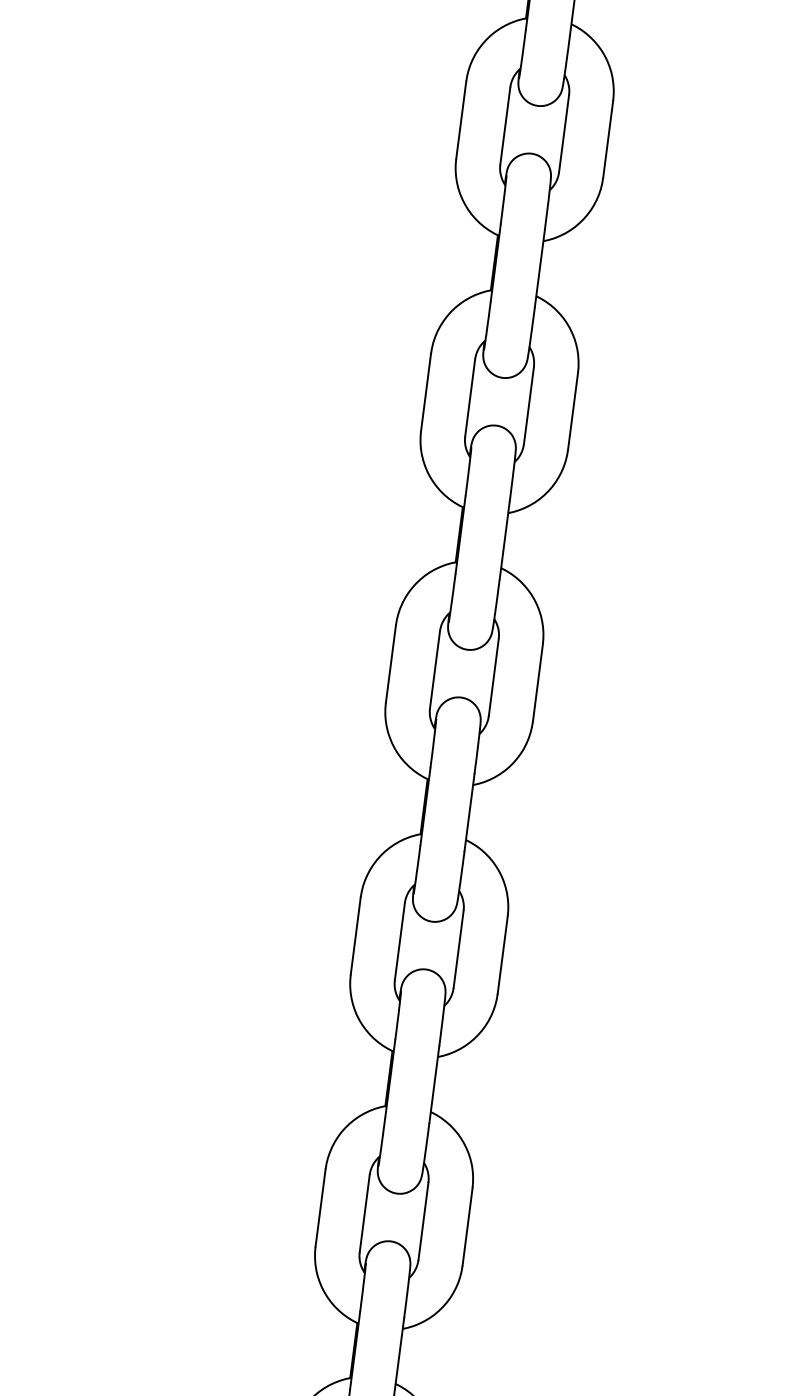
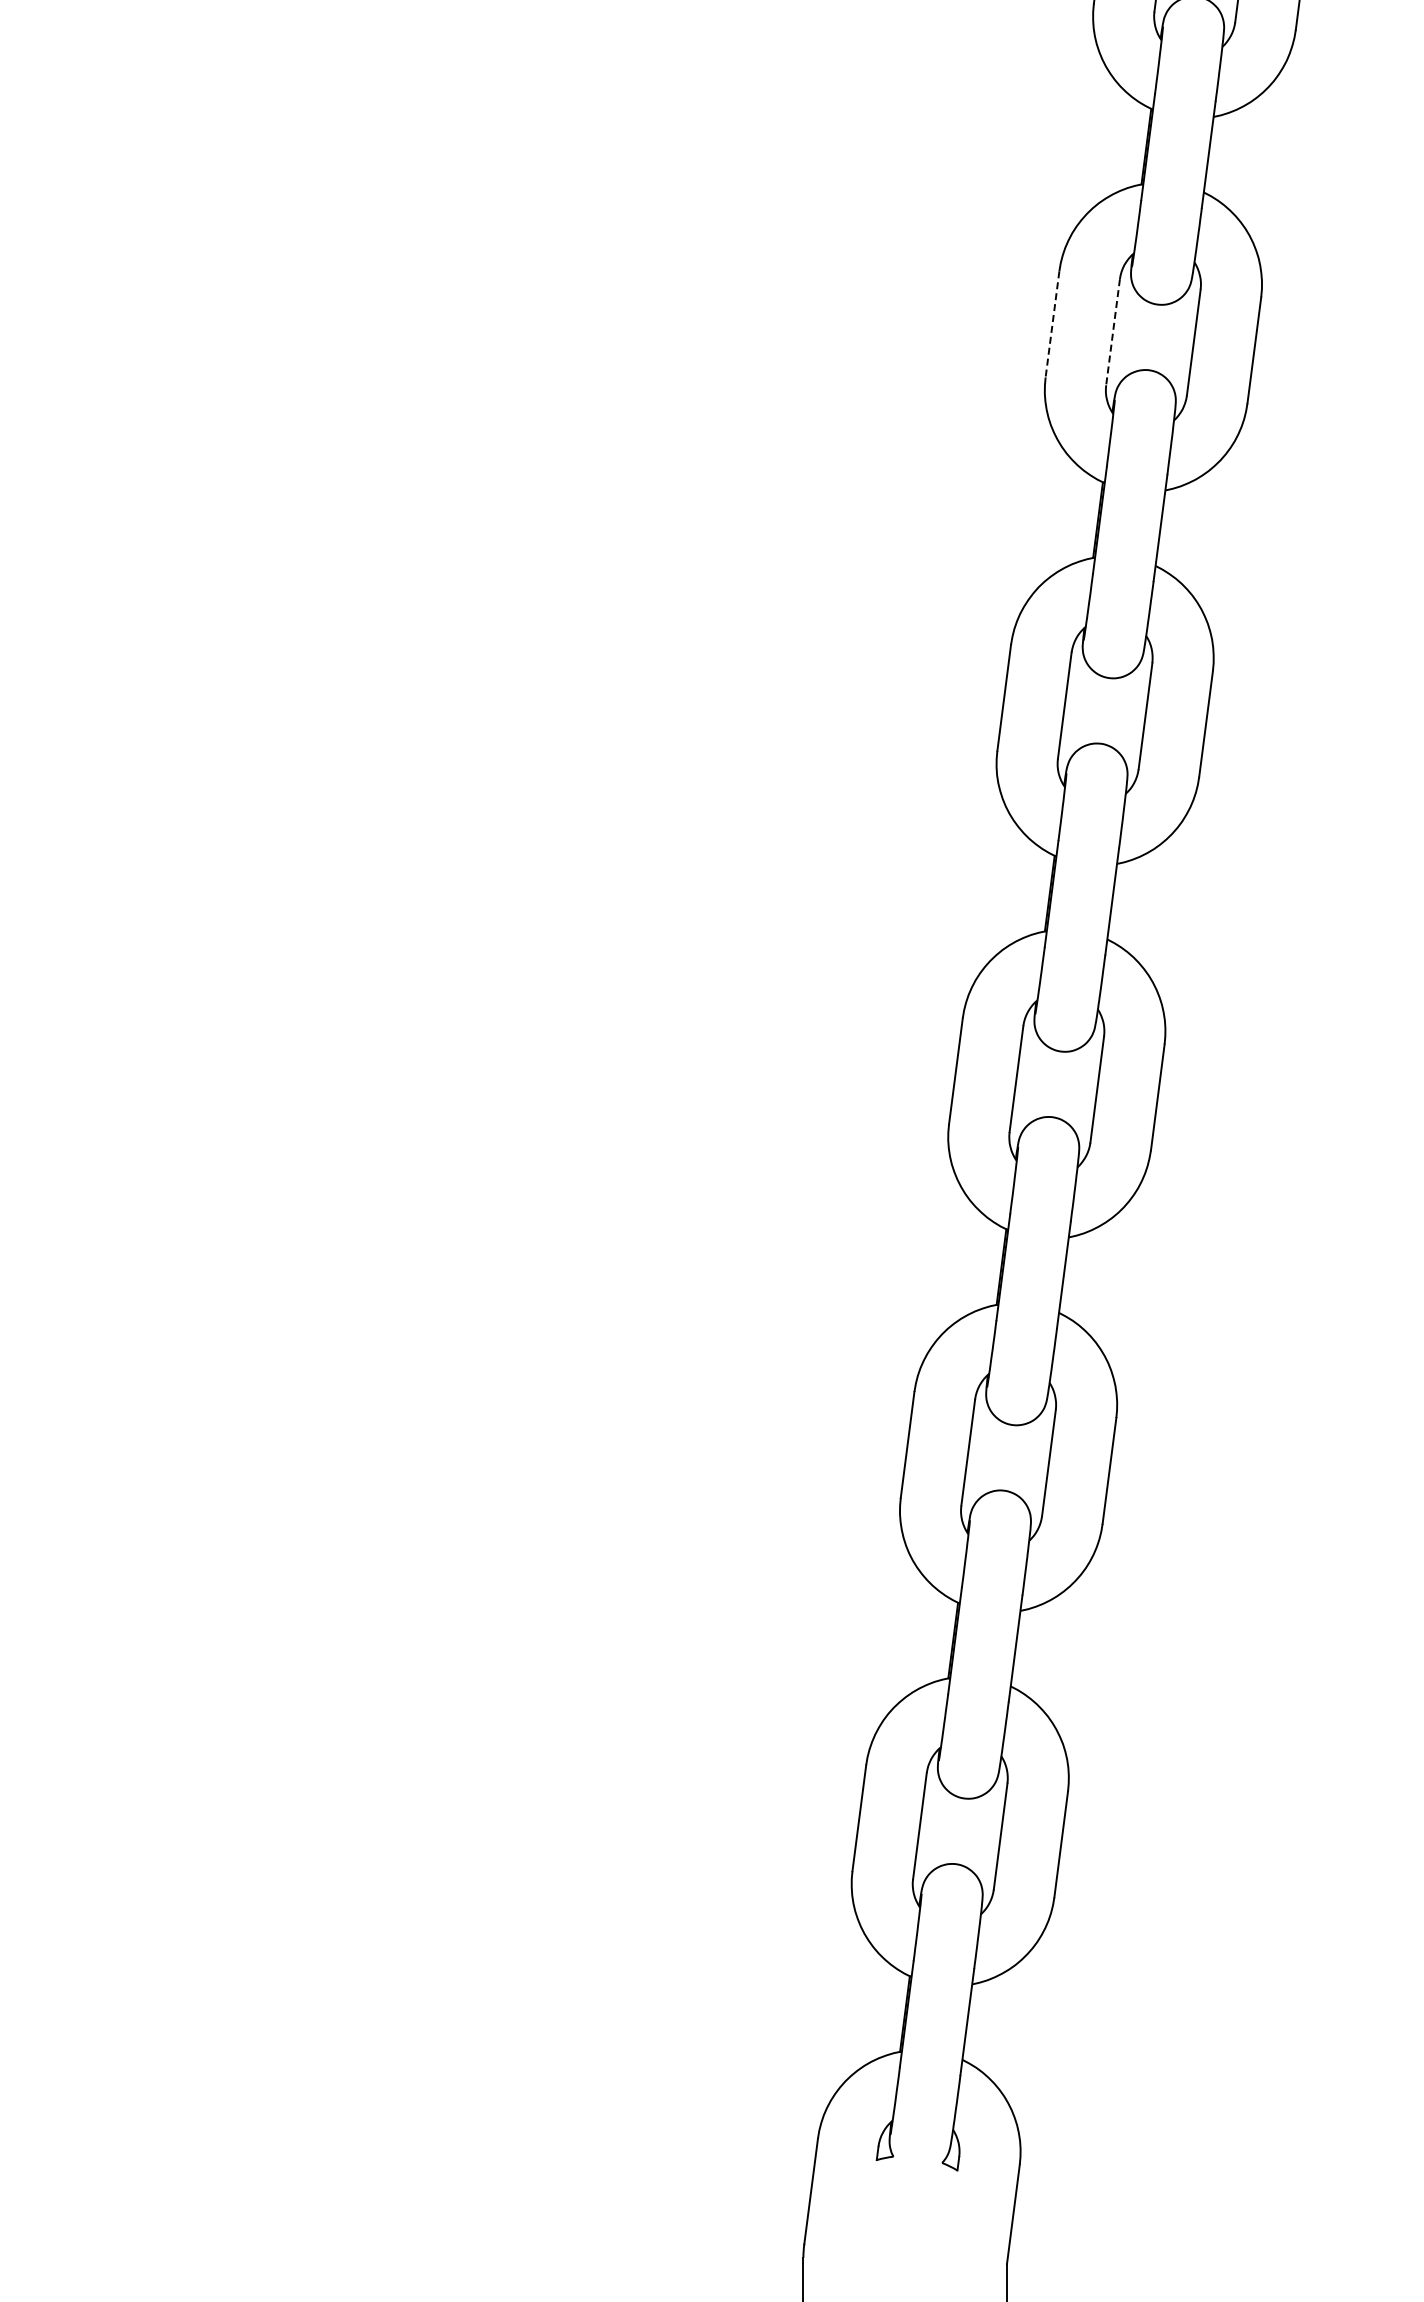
line: (461, 120) -> (1052, 324), solid -> dashed
line: (505, 126) -> (1113, 332), solid -> dashed

